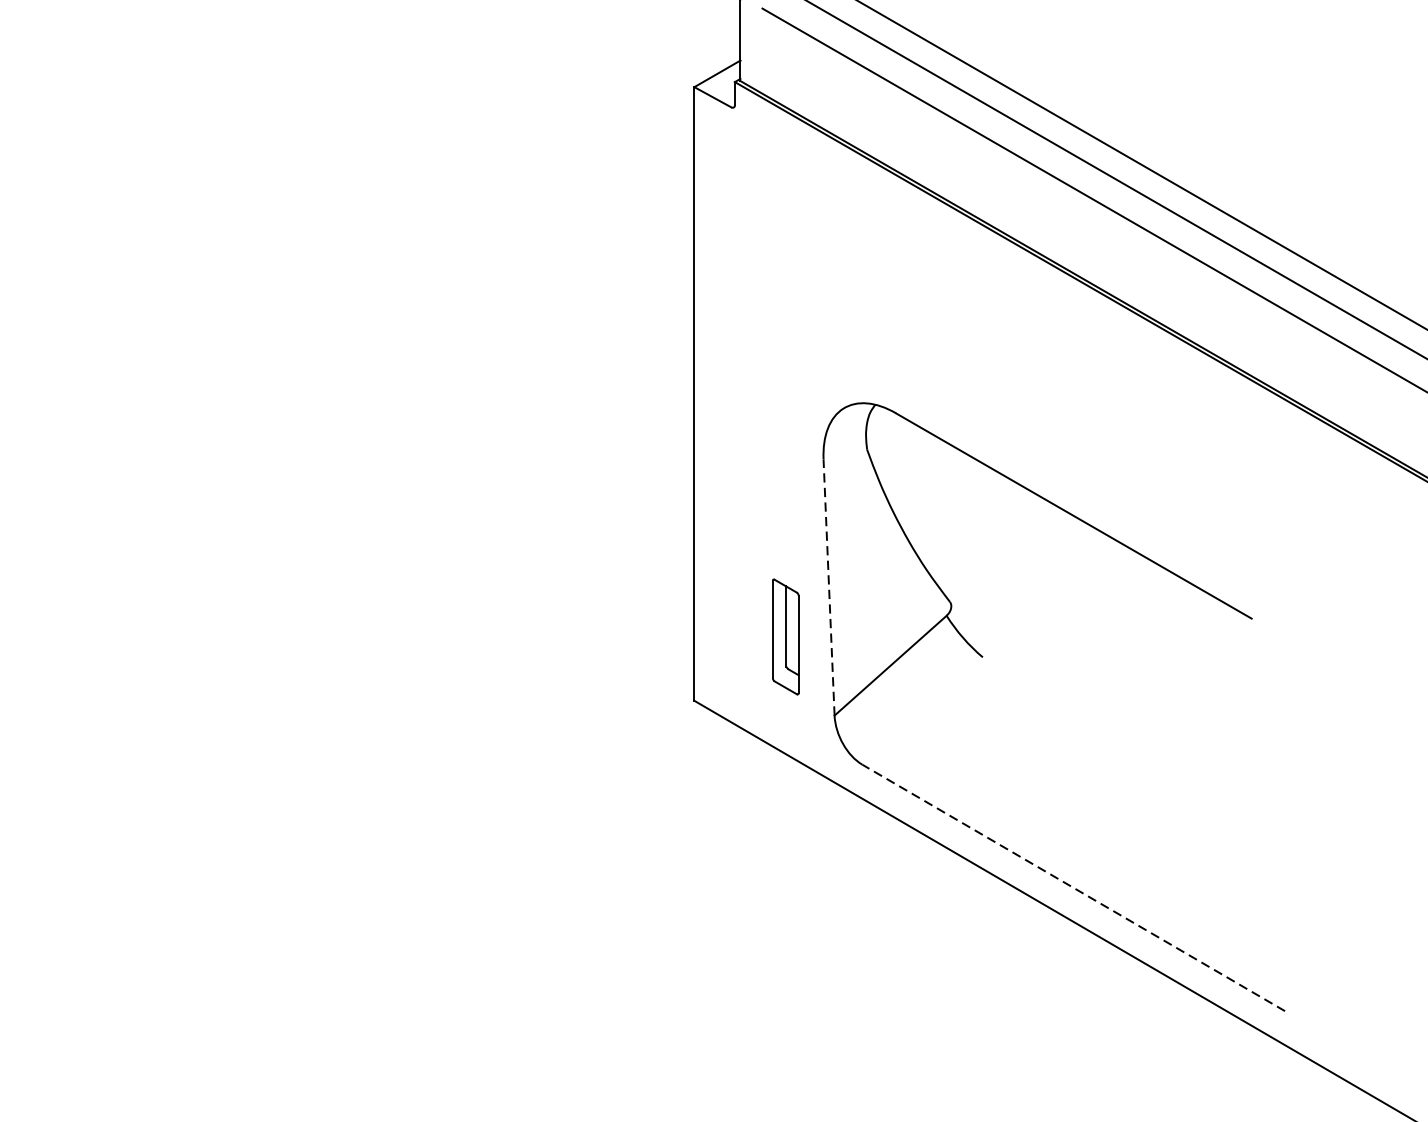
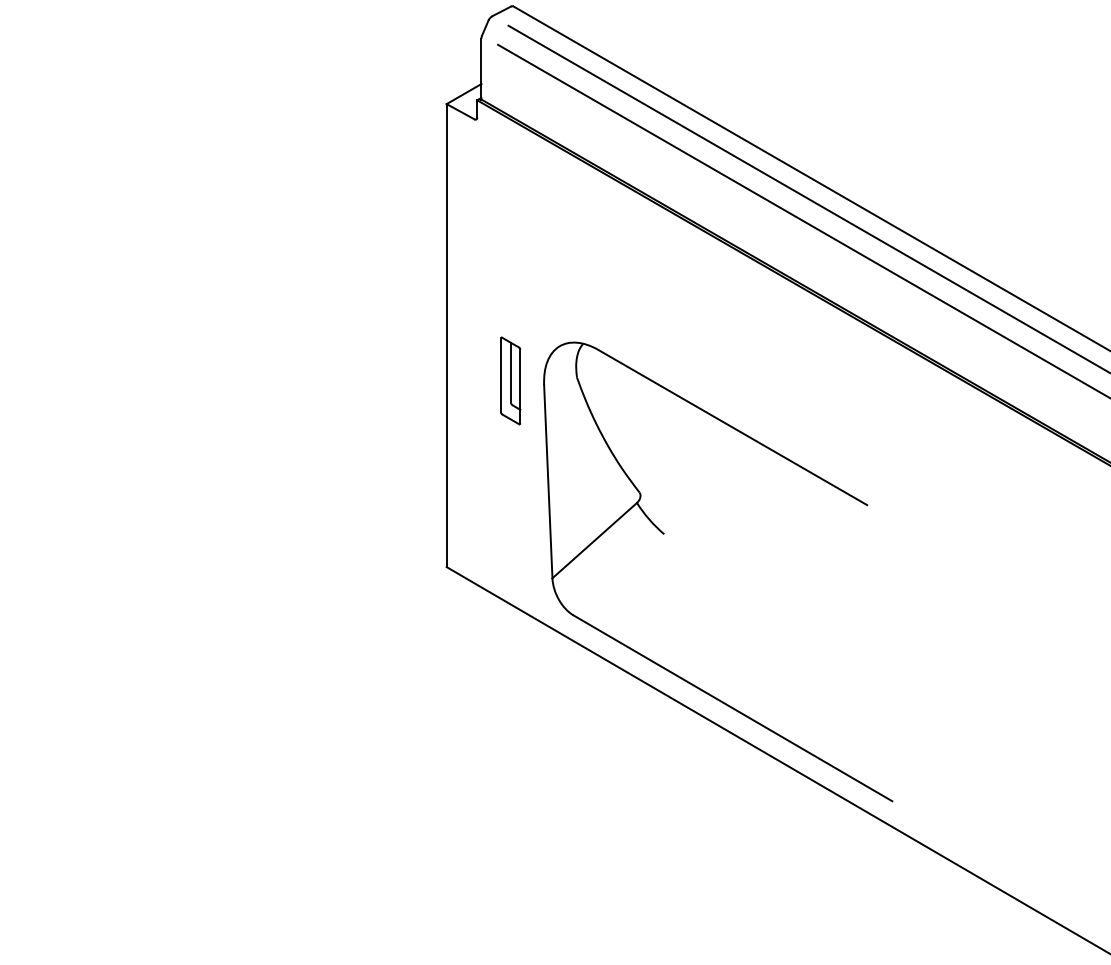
line: (829, 587) -> (548, 481), dashed -> solid
part: (785, 636) -> (510, 380), moved
line: (1073, 888) -> (732, 708), dashed -> solid

